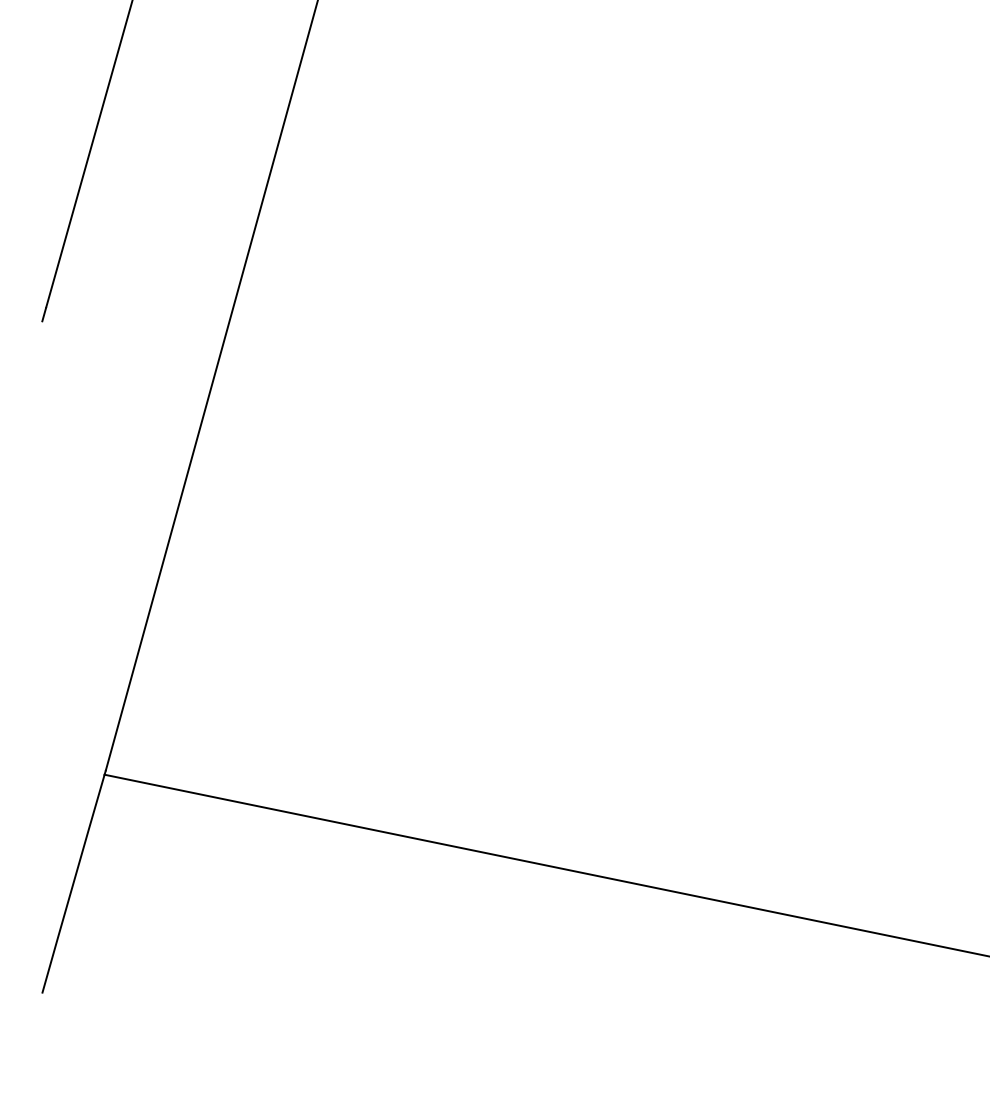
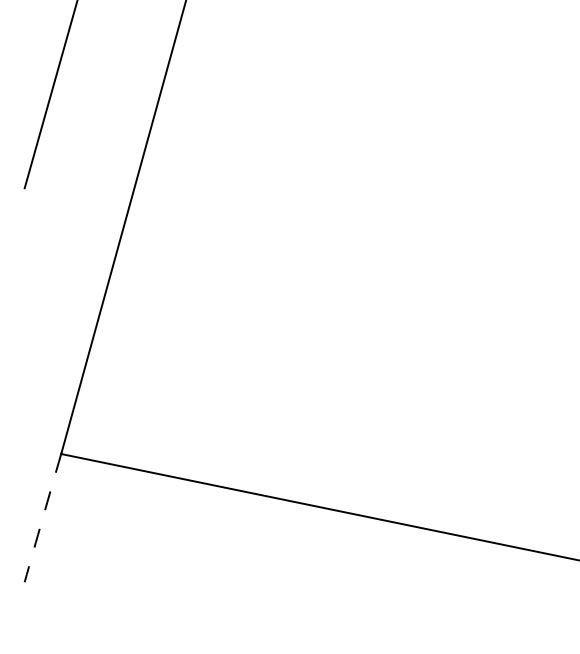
arc: (72, 884) -> (42, 518), solid -> dashed

